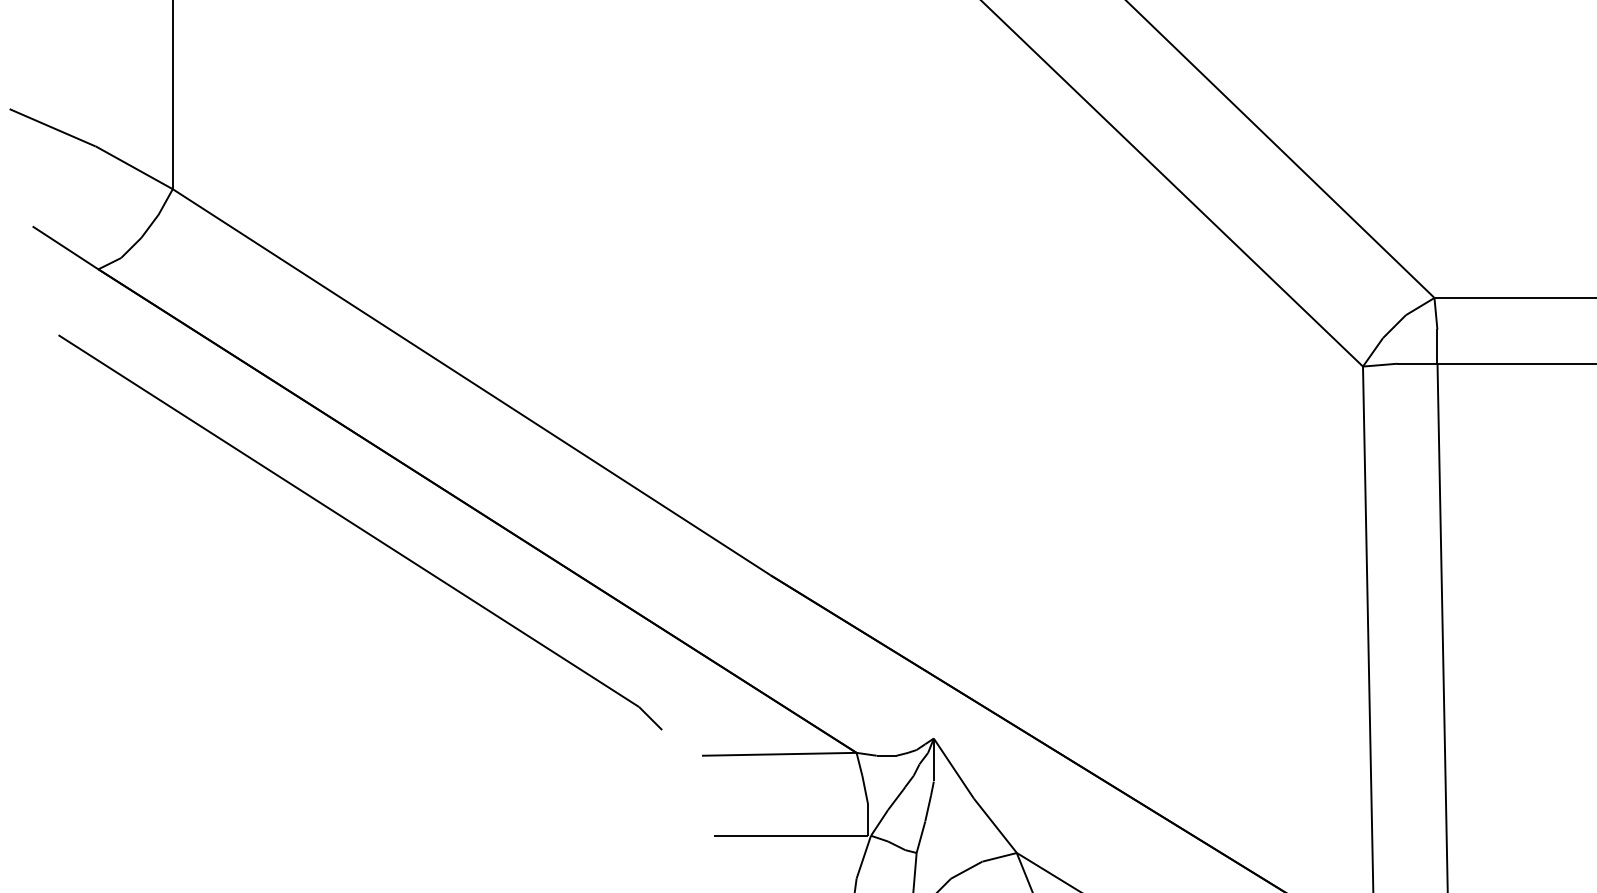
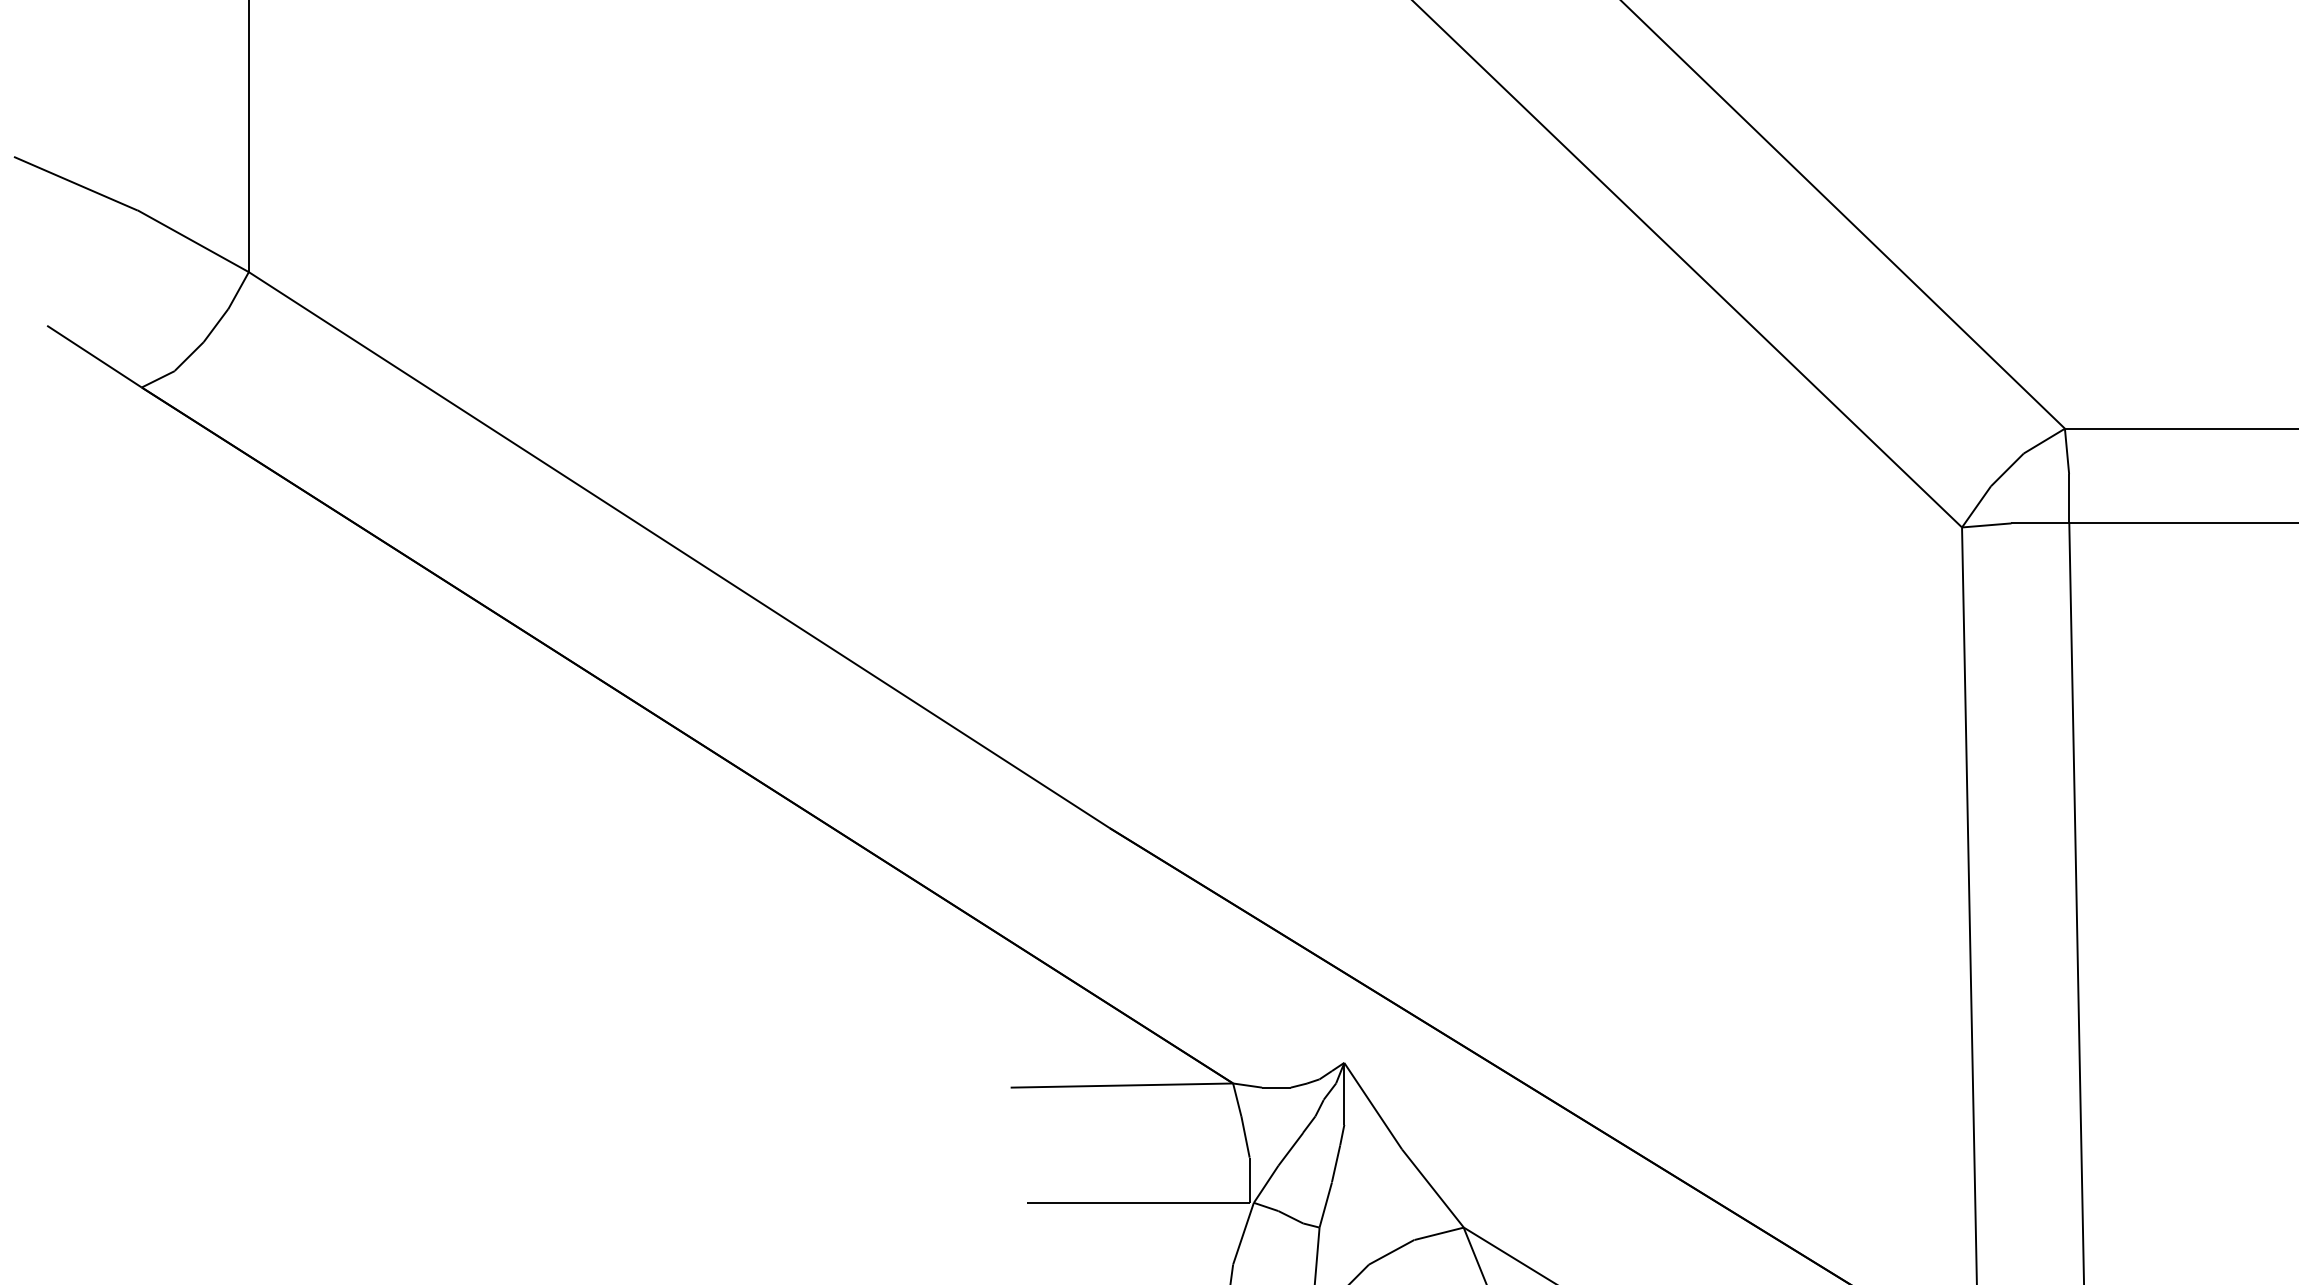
part: (360, 532) -> (519, 766), removed

